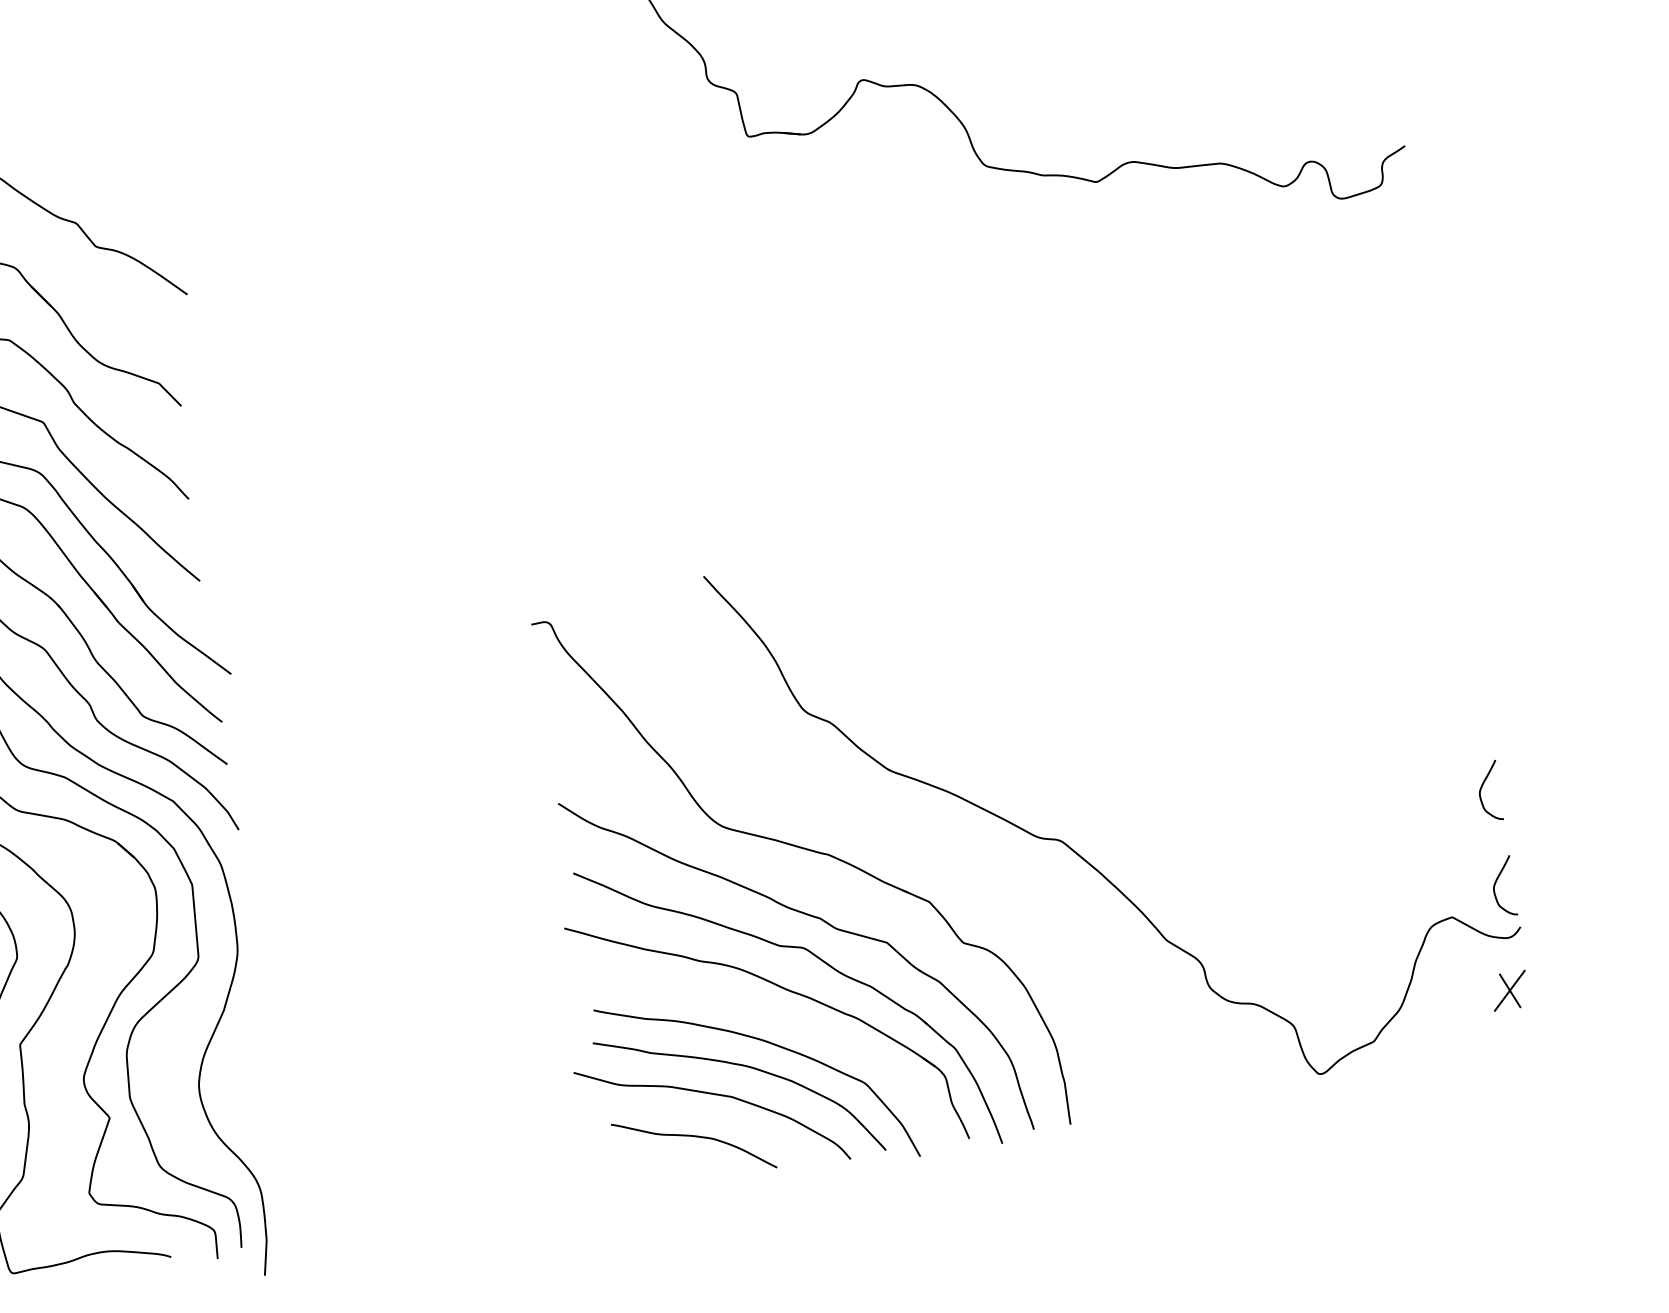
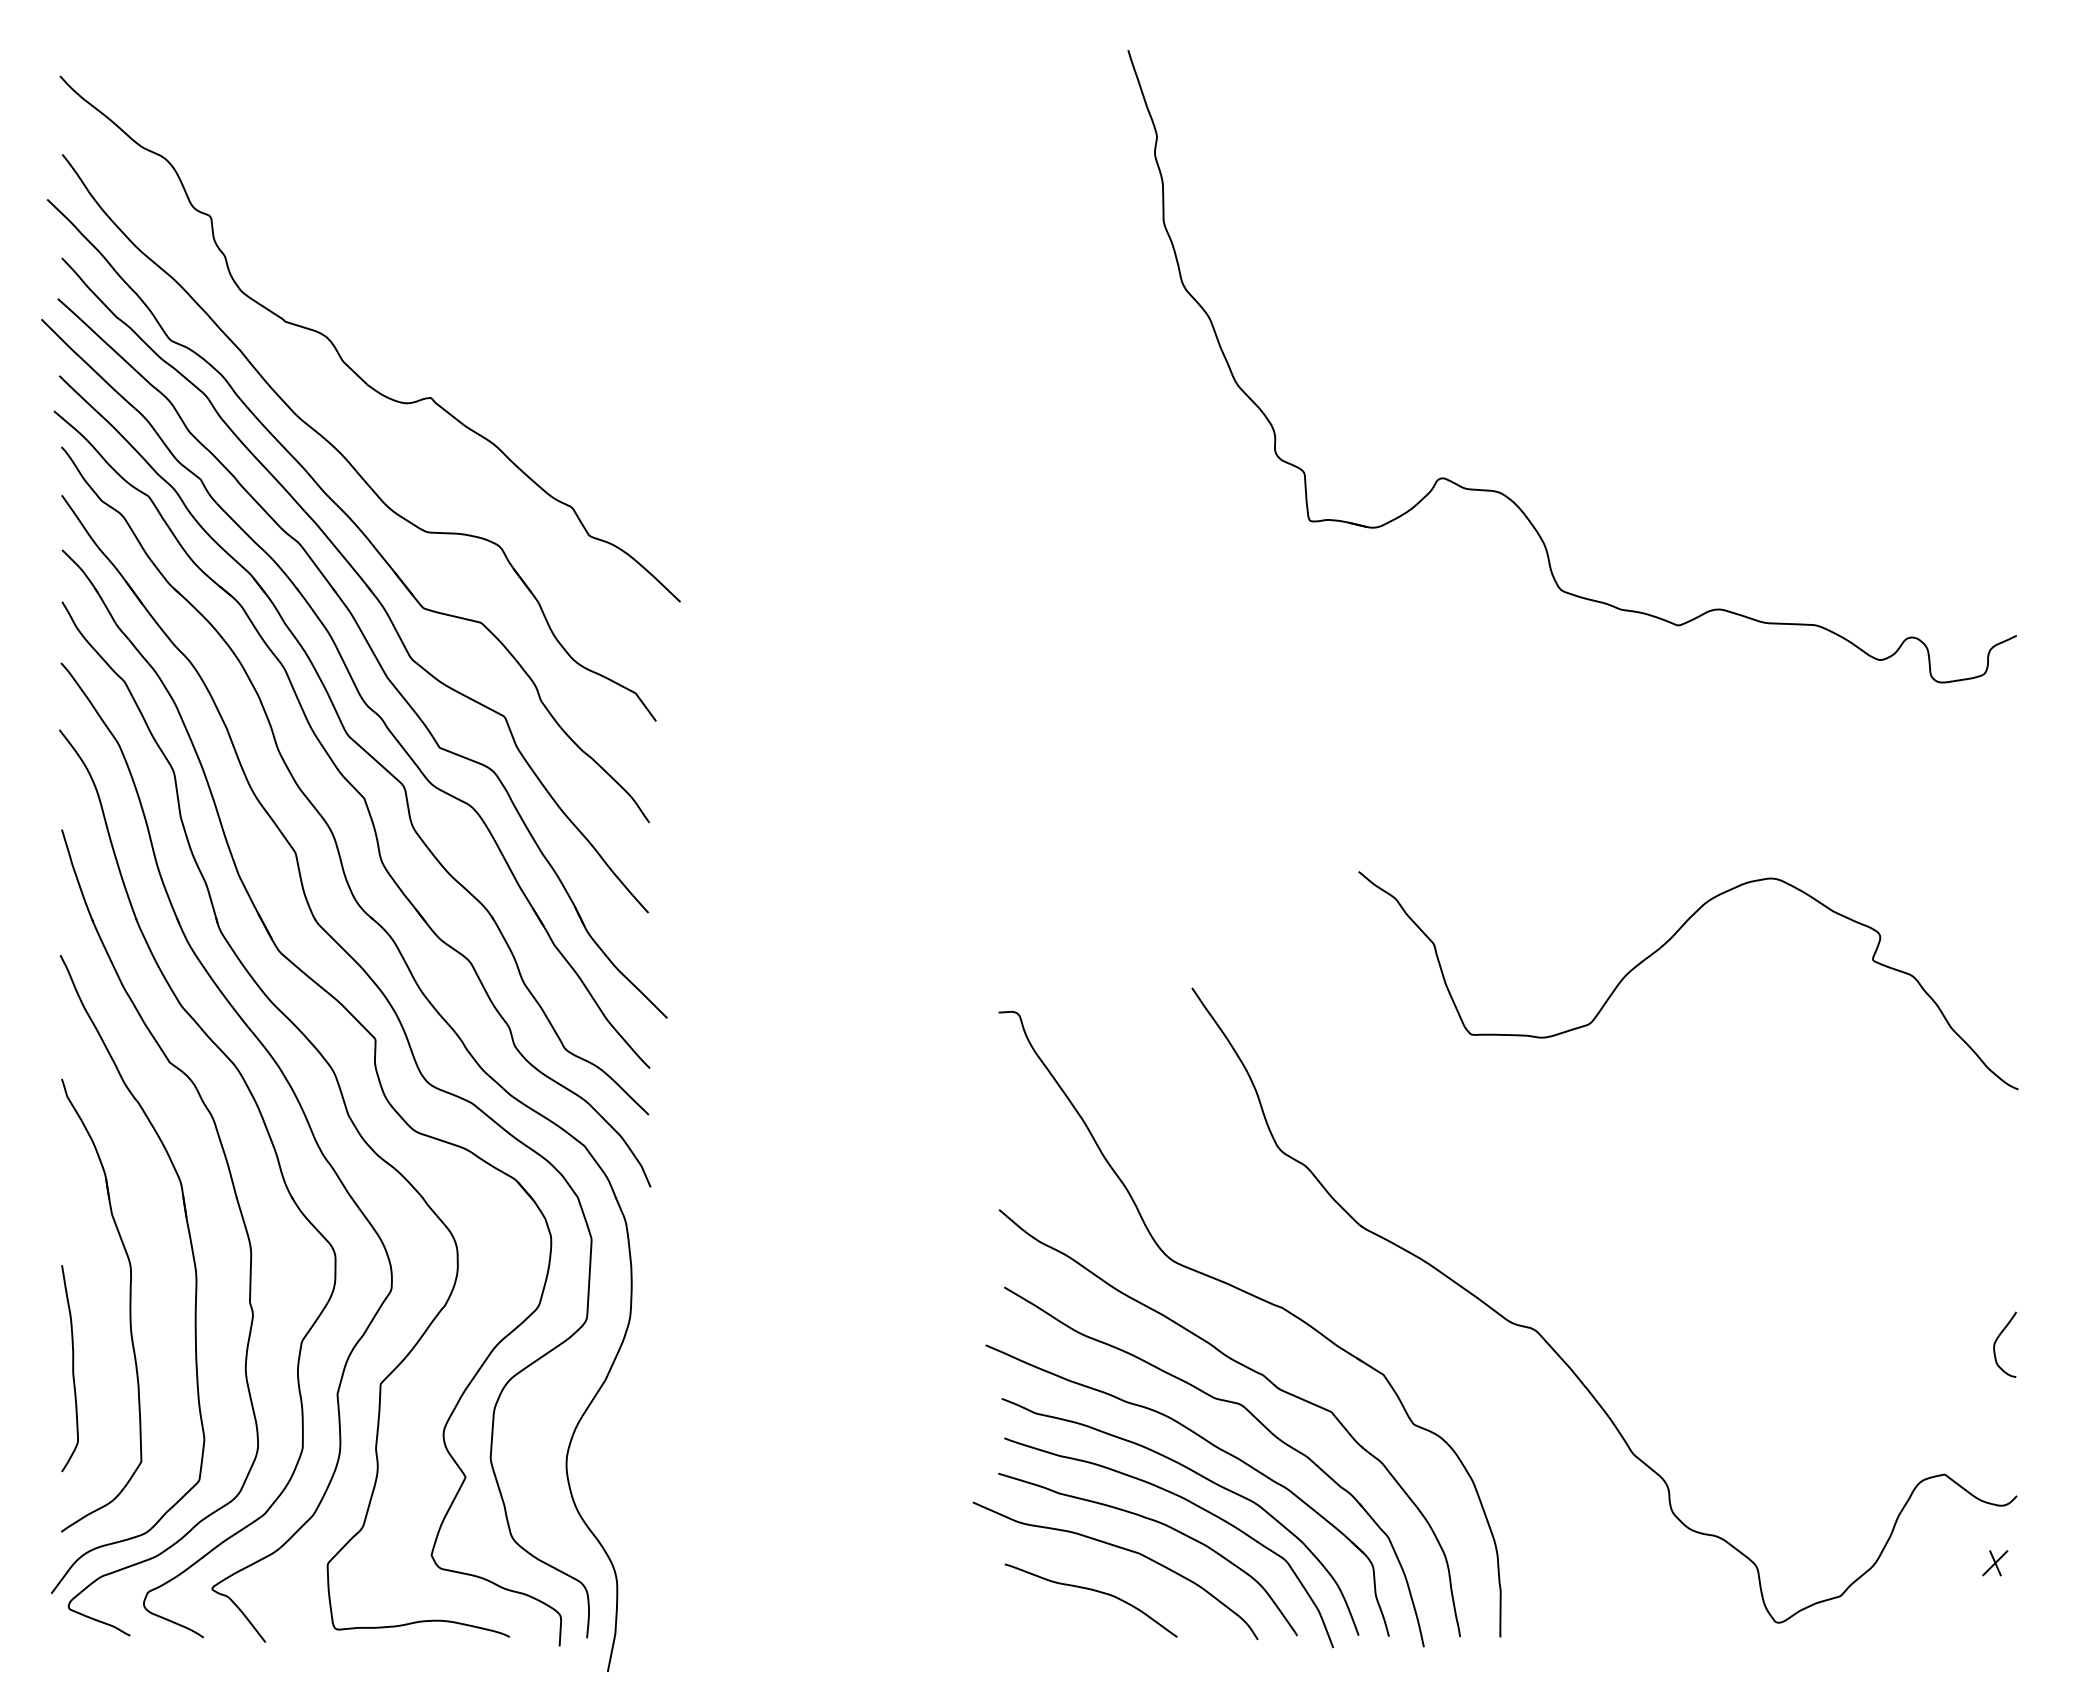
curve: (1123, 478) -> (1660, 949), added
curve: (1496, 883) -> (1997, 1445), removed
part: (1510, 991) -> (1995, 1563), size x0.62
curve: (781, 1020) -> (1205, 1479), added

